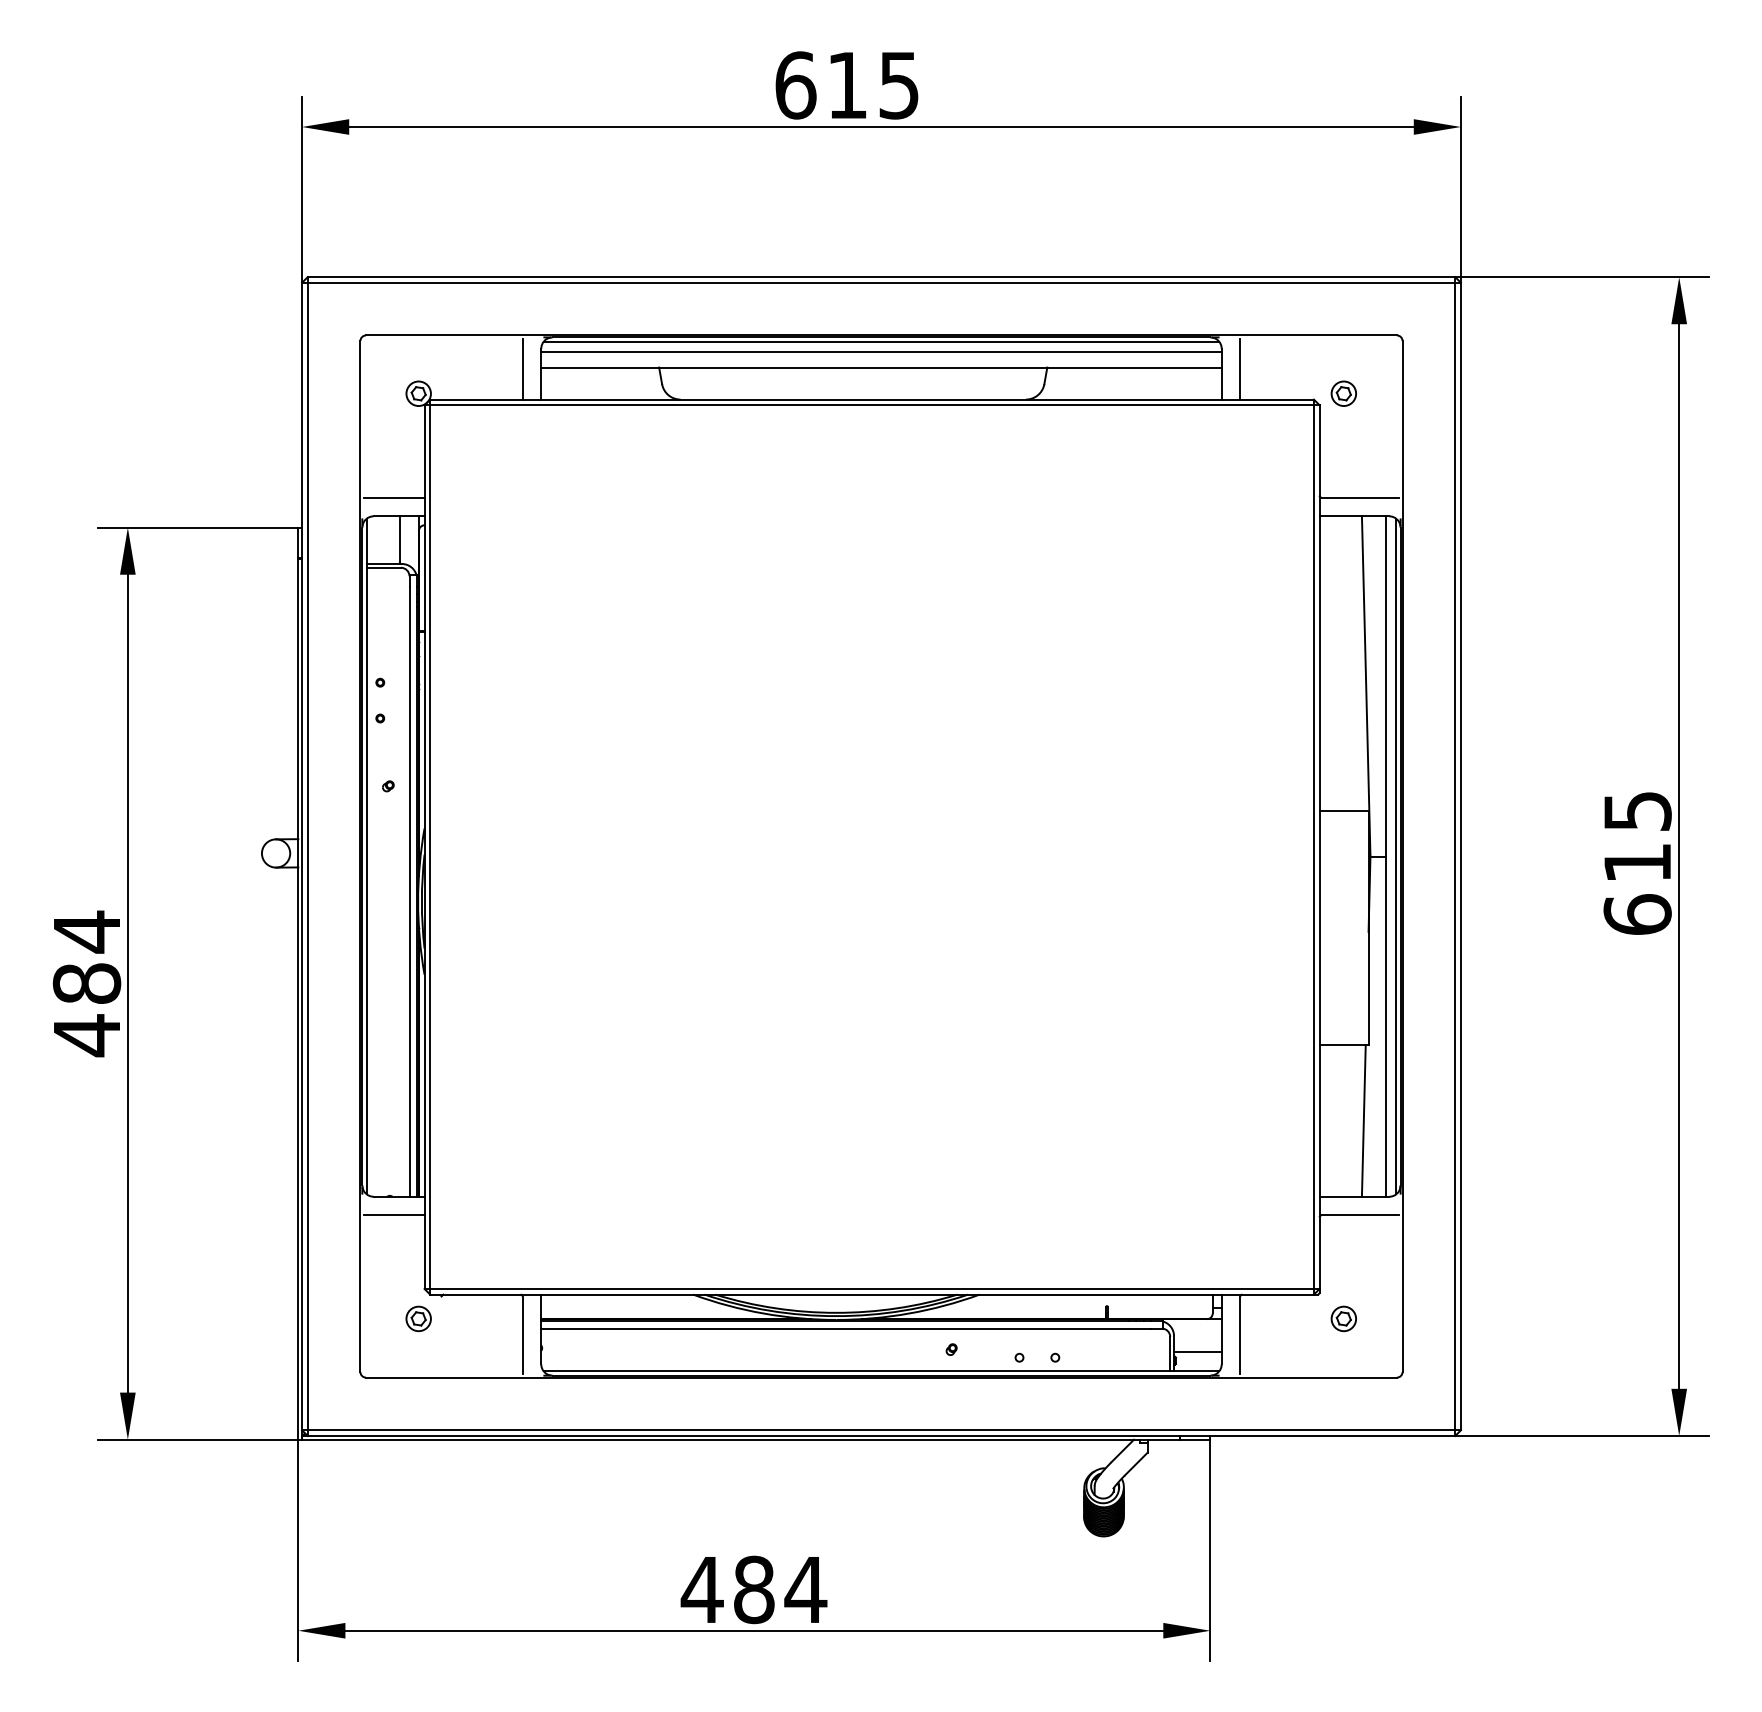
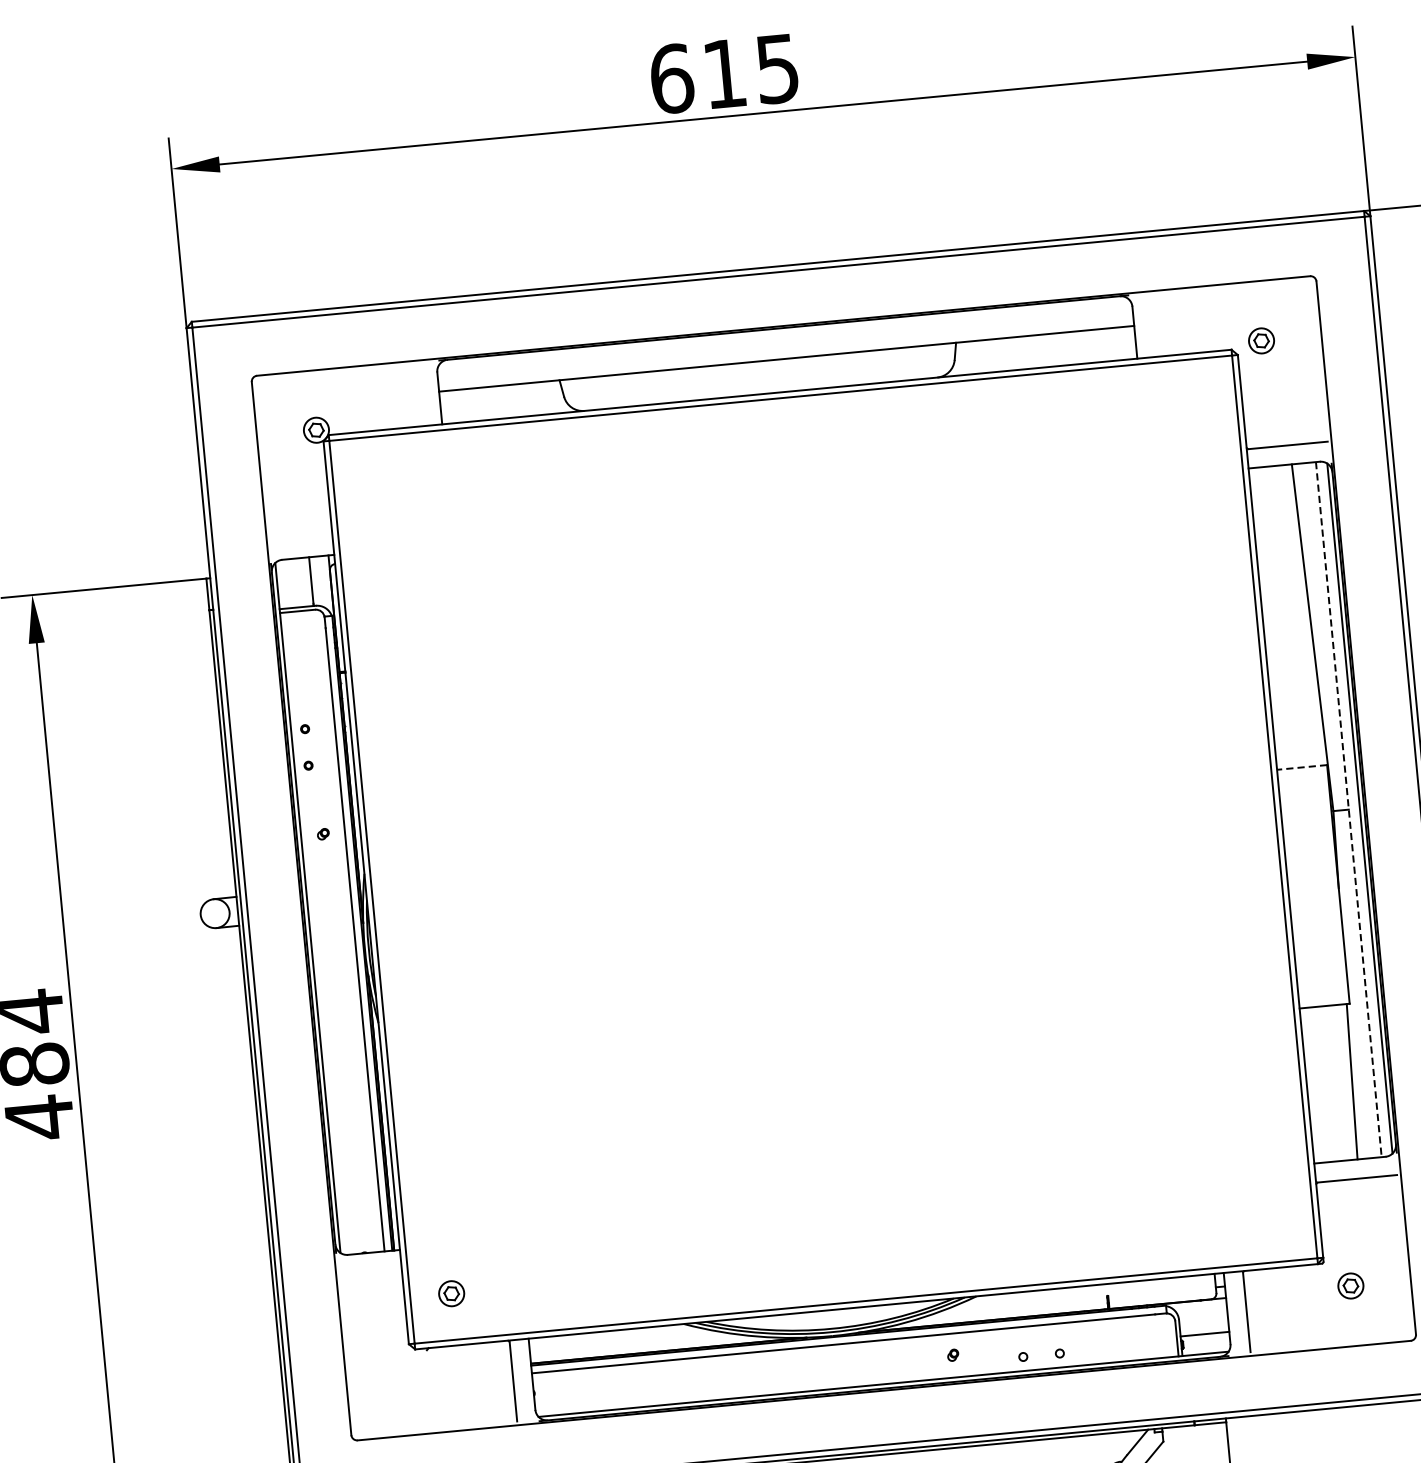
line: (881, 341) -> (784, 332), removed
line: (881, 352) -> (785, 343), removed
line: (522, 369) -> (420, 395), removed
line: (1240, 369) -> (1153, 326), removed
line: (394, 497) -> (301, 538), removed
line: (1343, 811) -> (1301, 767), solid -> dashed
line: (1385, 857) -> (1348, 810), solid -> dashed
line: (394, 1215) -> (371, 1272), removed
part: (418, 1318) -> (451, 1293), moved

